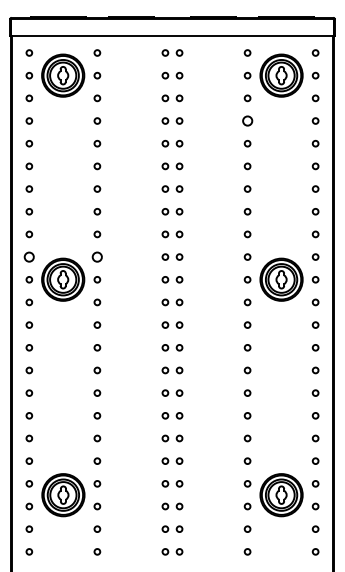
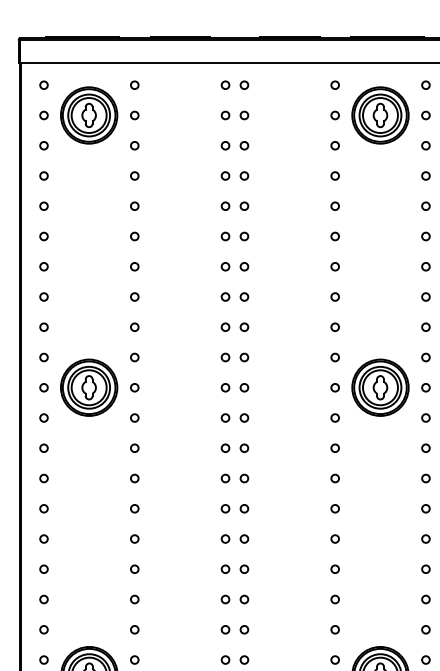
circle: (247, 120) -> (335, 175), size x0.62
circle: (29, 256) -> (44, 356), size x0.62
circle: (97, 256) -> (134, 356), size x0.62

